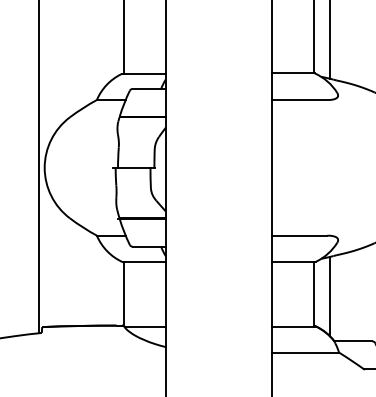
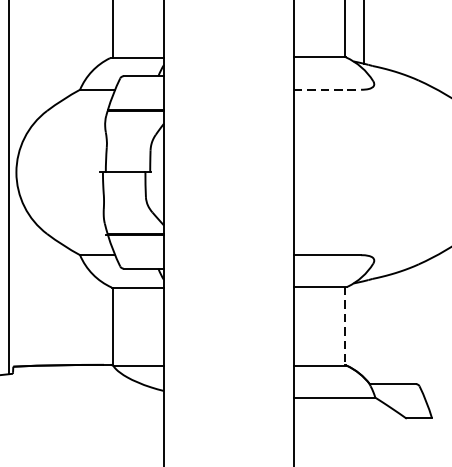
line: (299, 100) -> (327, 90), solid -> dashed
line: (314, 294) -> (345, 326), solid -> dashed
line: (329, 296) -> (363, 329), removed

